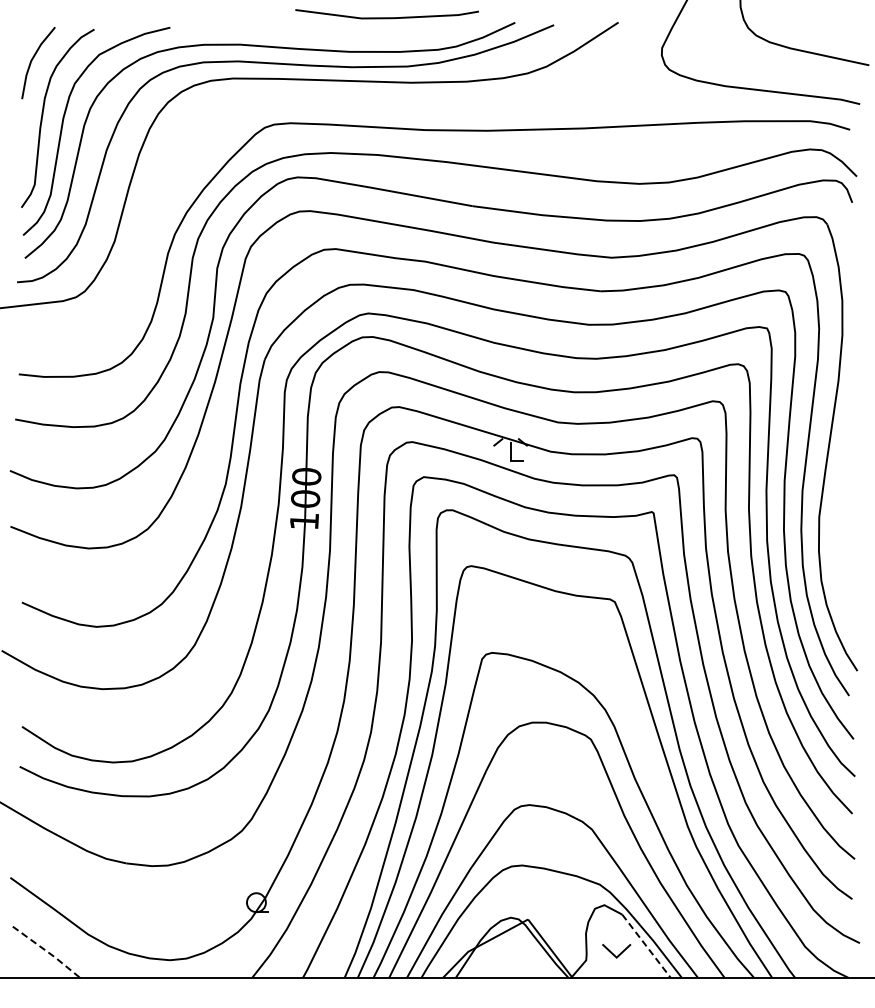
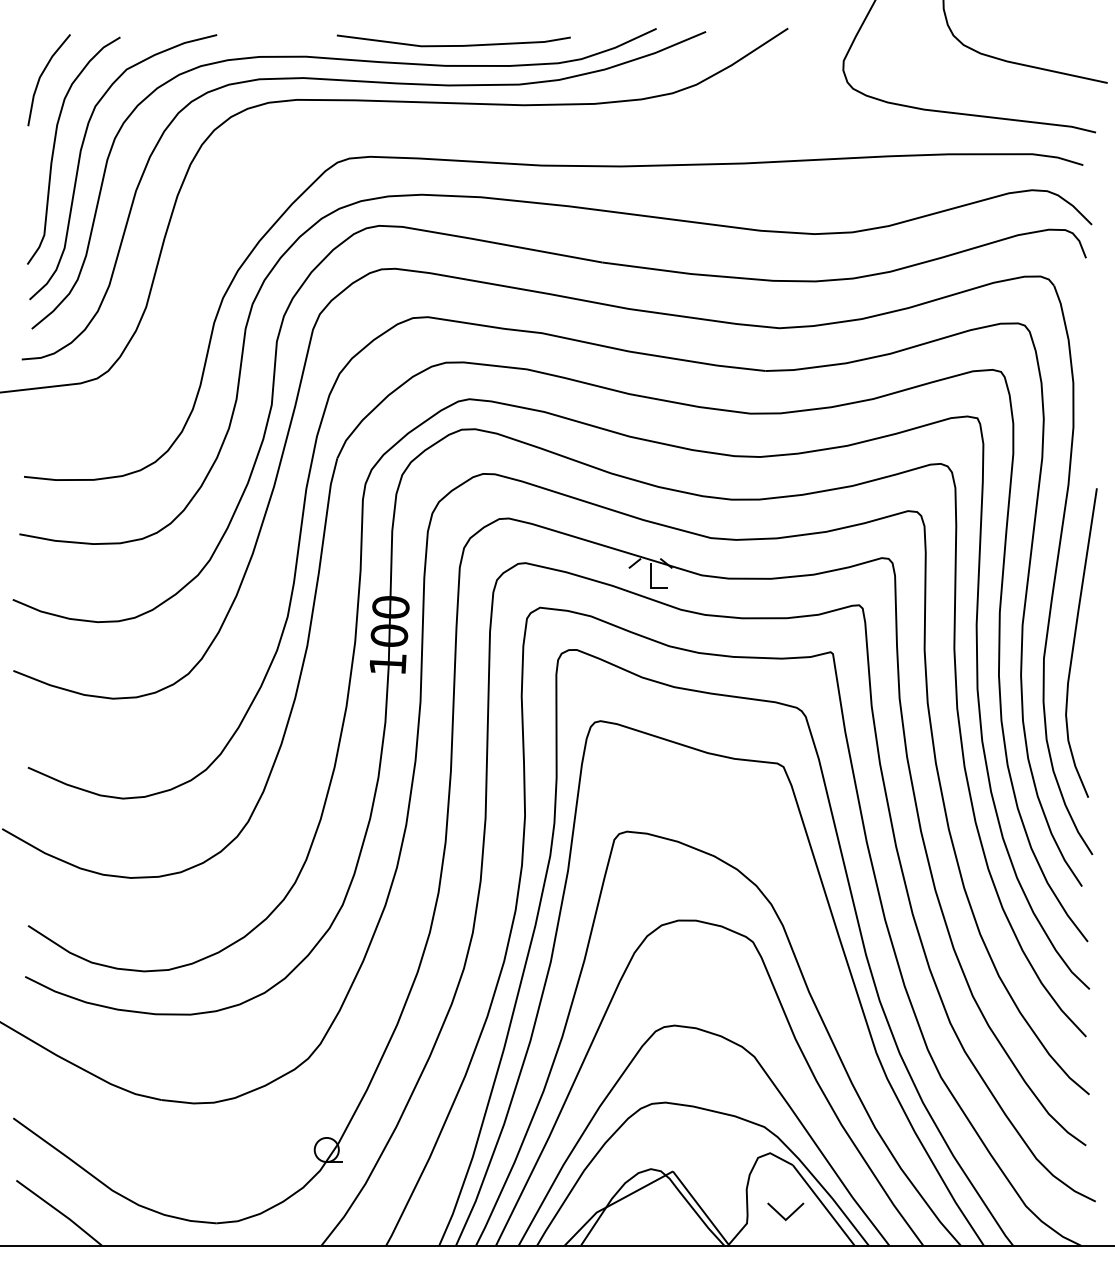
line: (386, 17) -> (453, 45), moved
curve: (844, 501) -> (1076, 638), added
line: (646, 946) -> (823, 1205), dashed -> solid
line: (47, 951) -> (60, 1212), dashed -> solid

